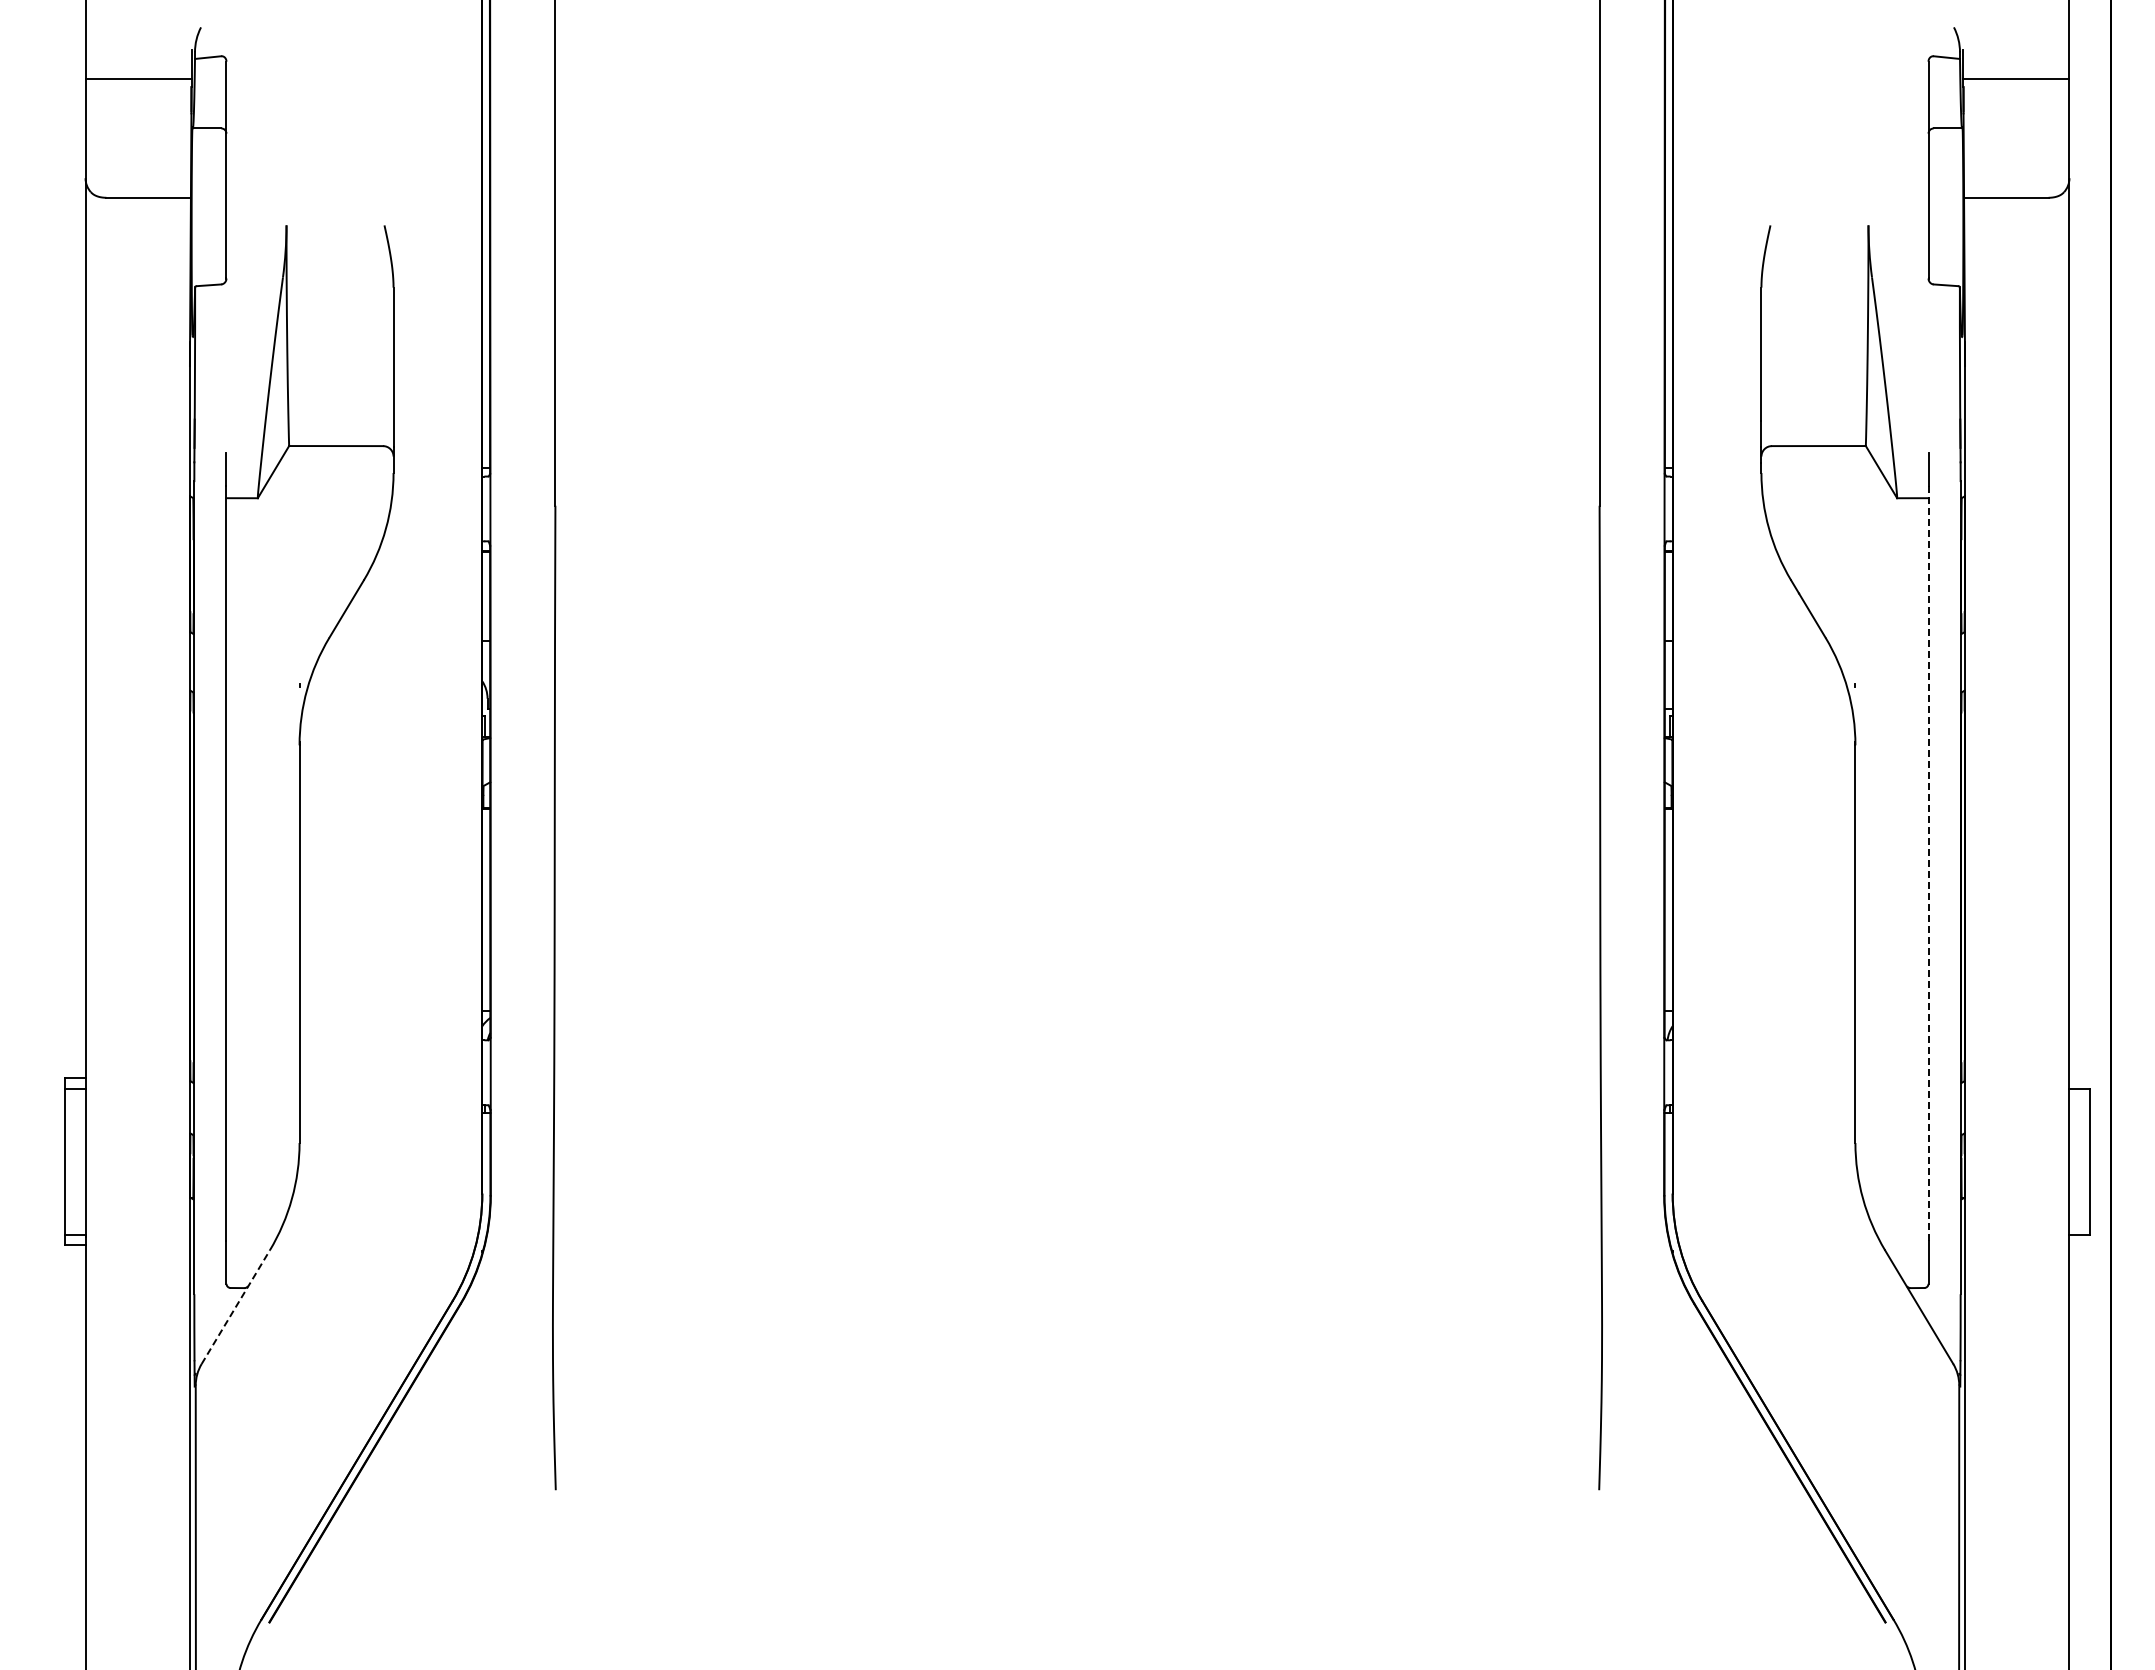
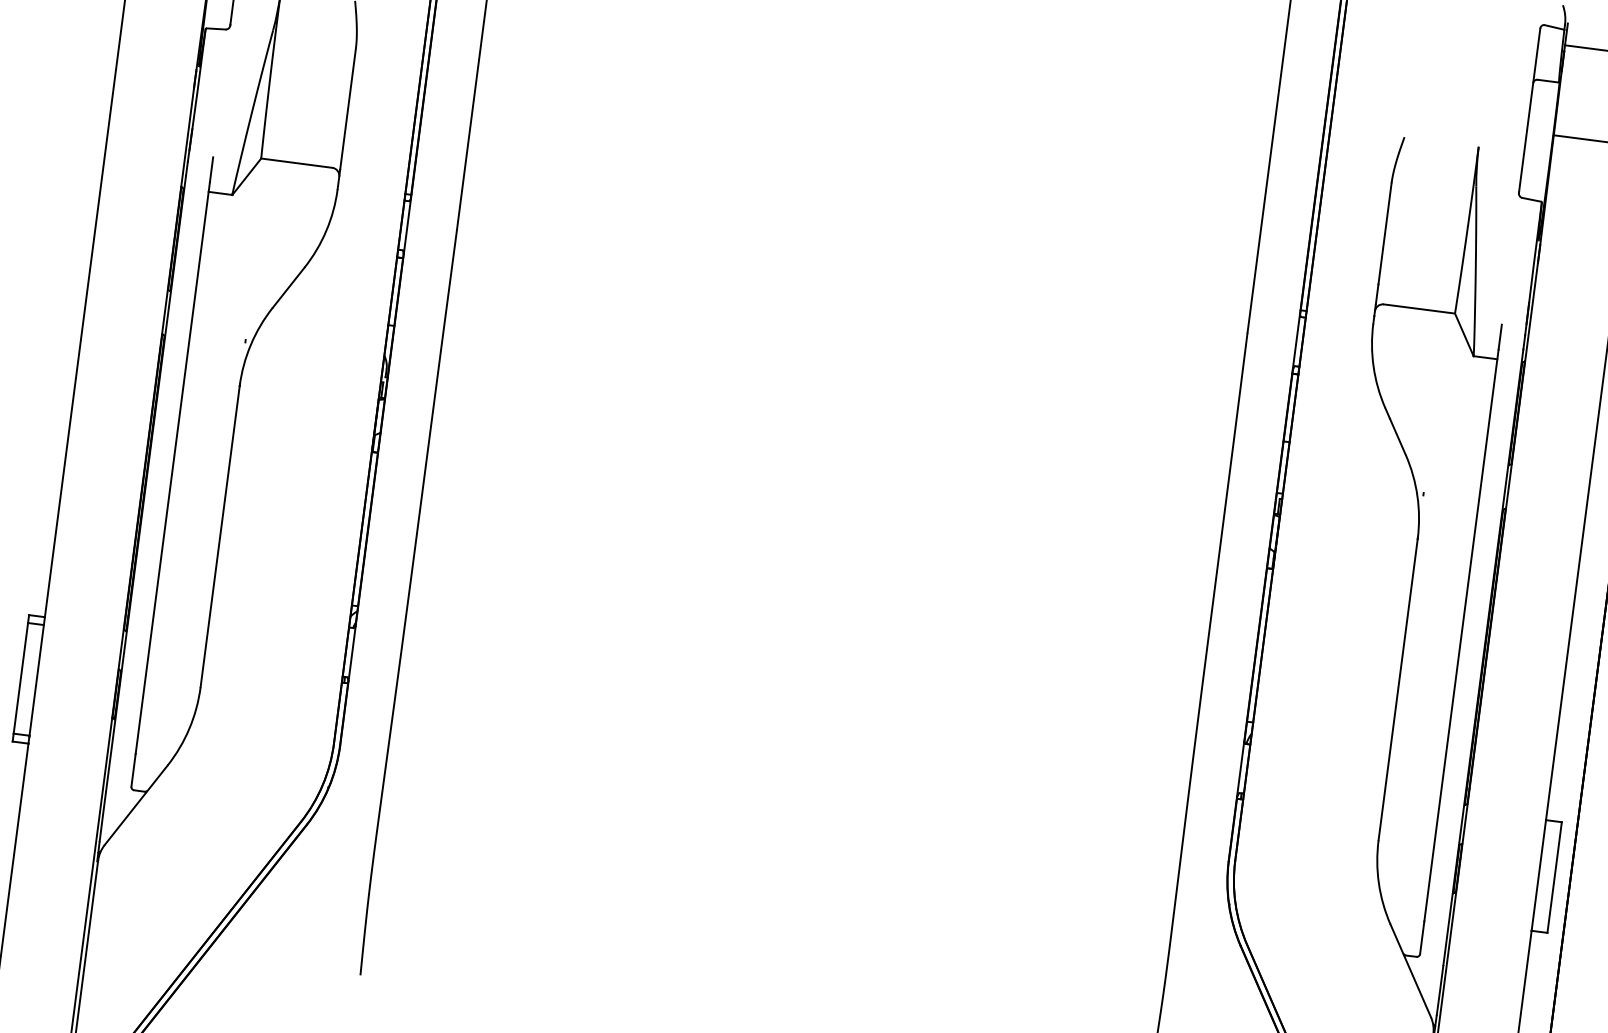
line: (1928, 863) -> (1461, 635), dashed -> solid
line: (236, 1306) -> (136, 804), dashed -> solid

